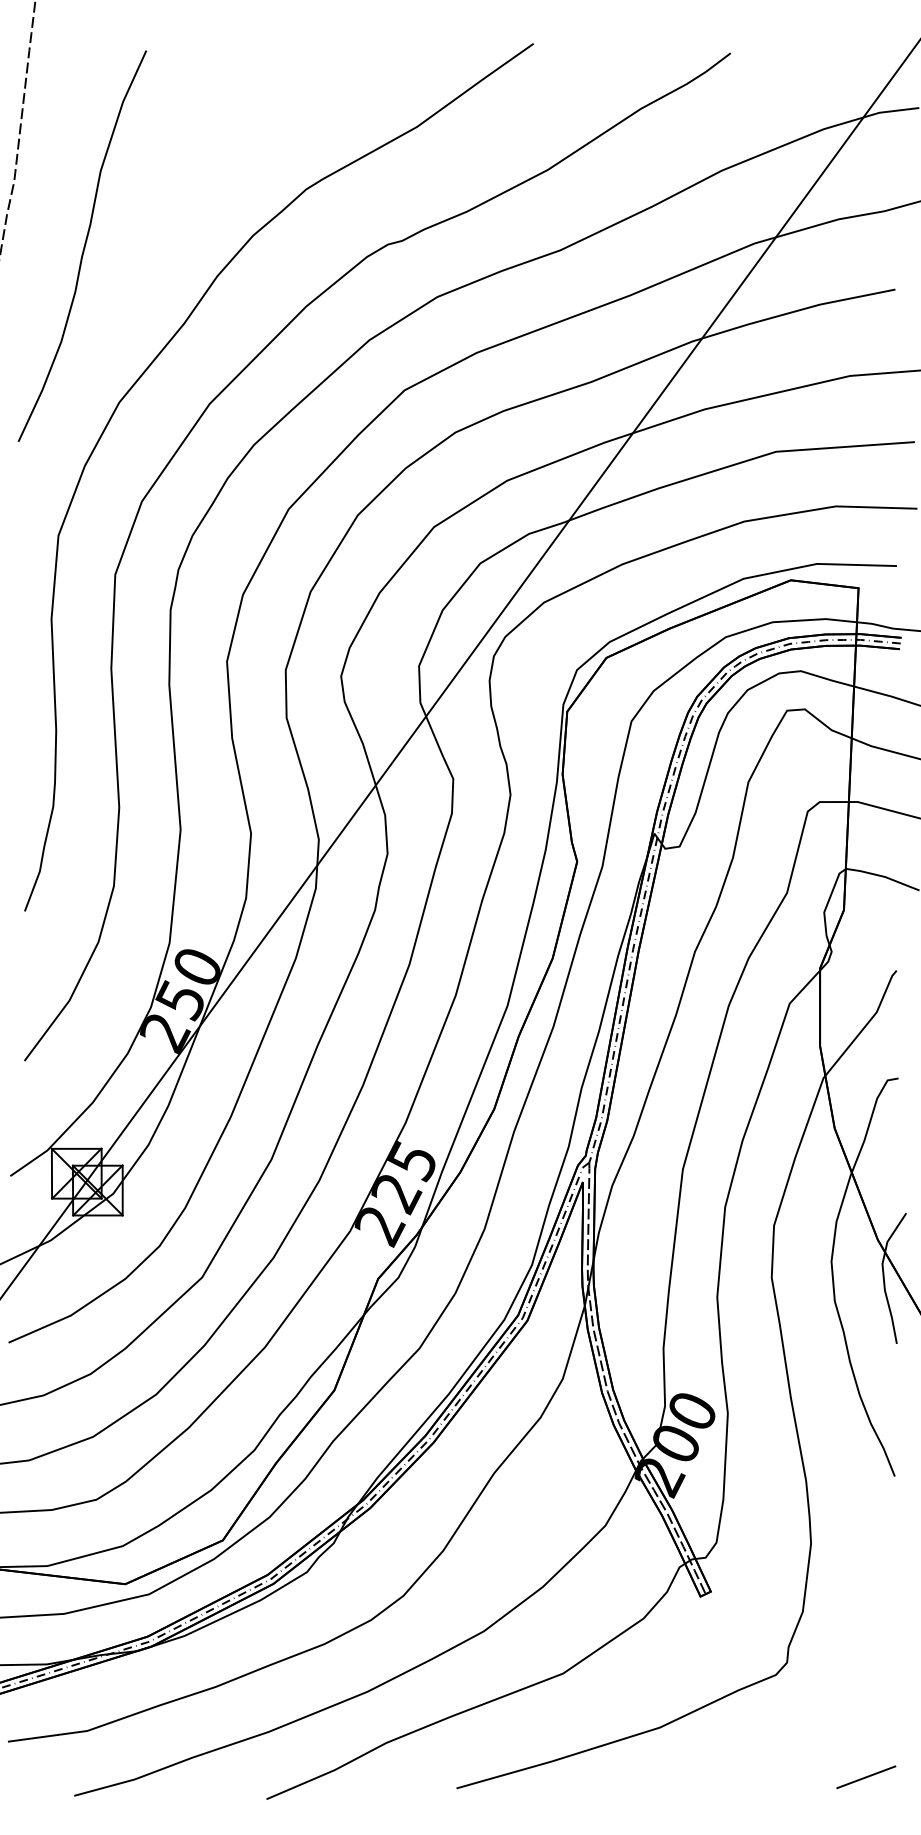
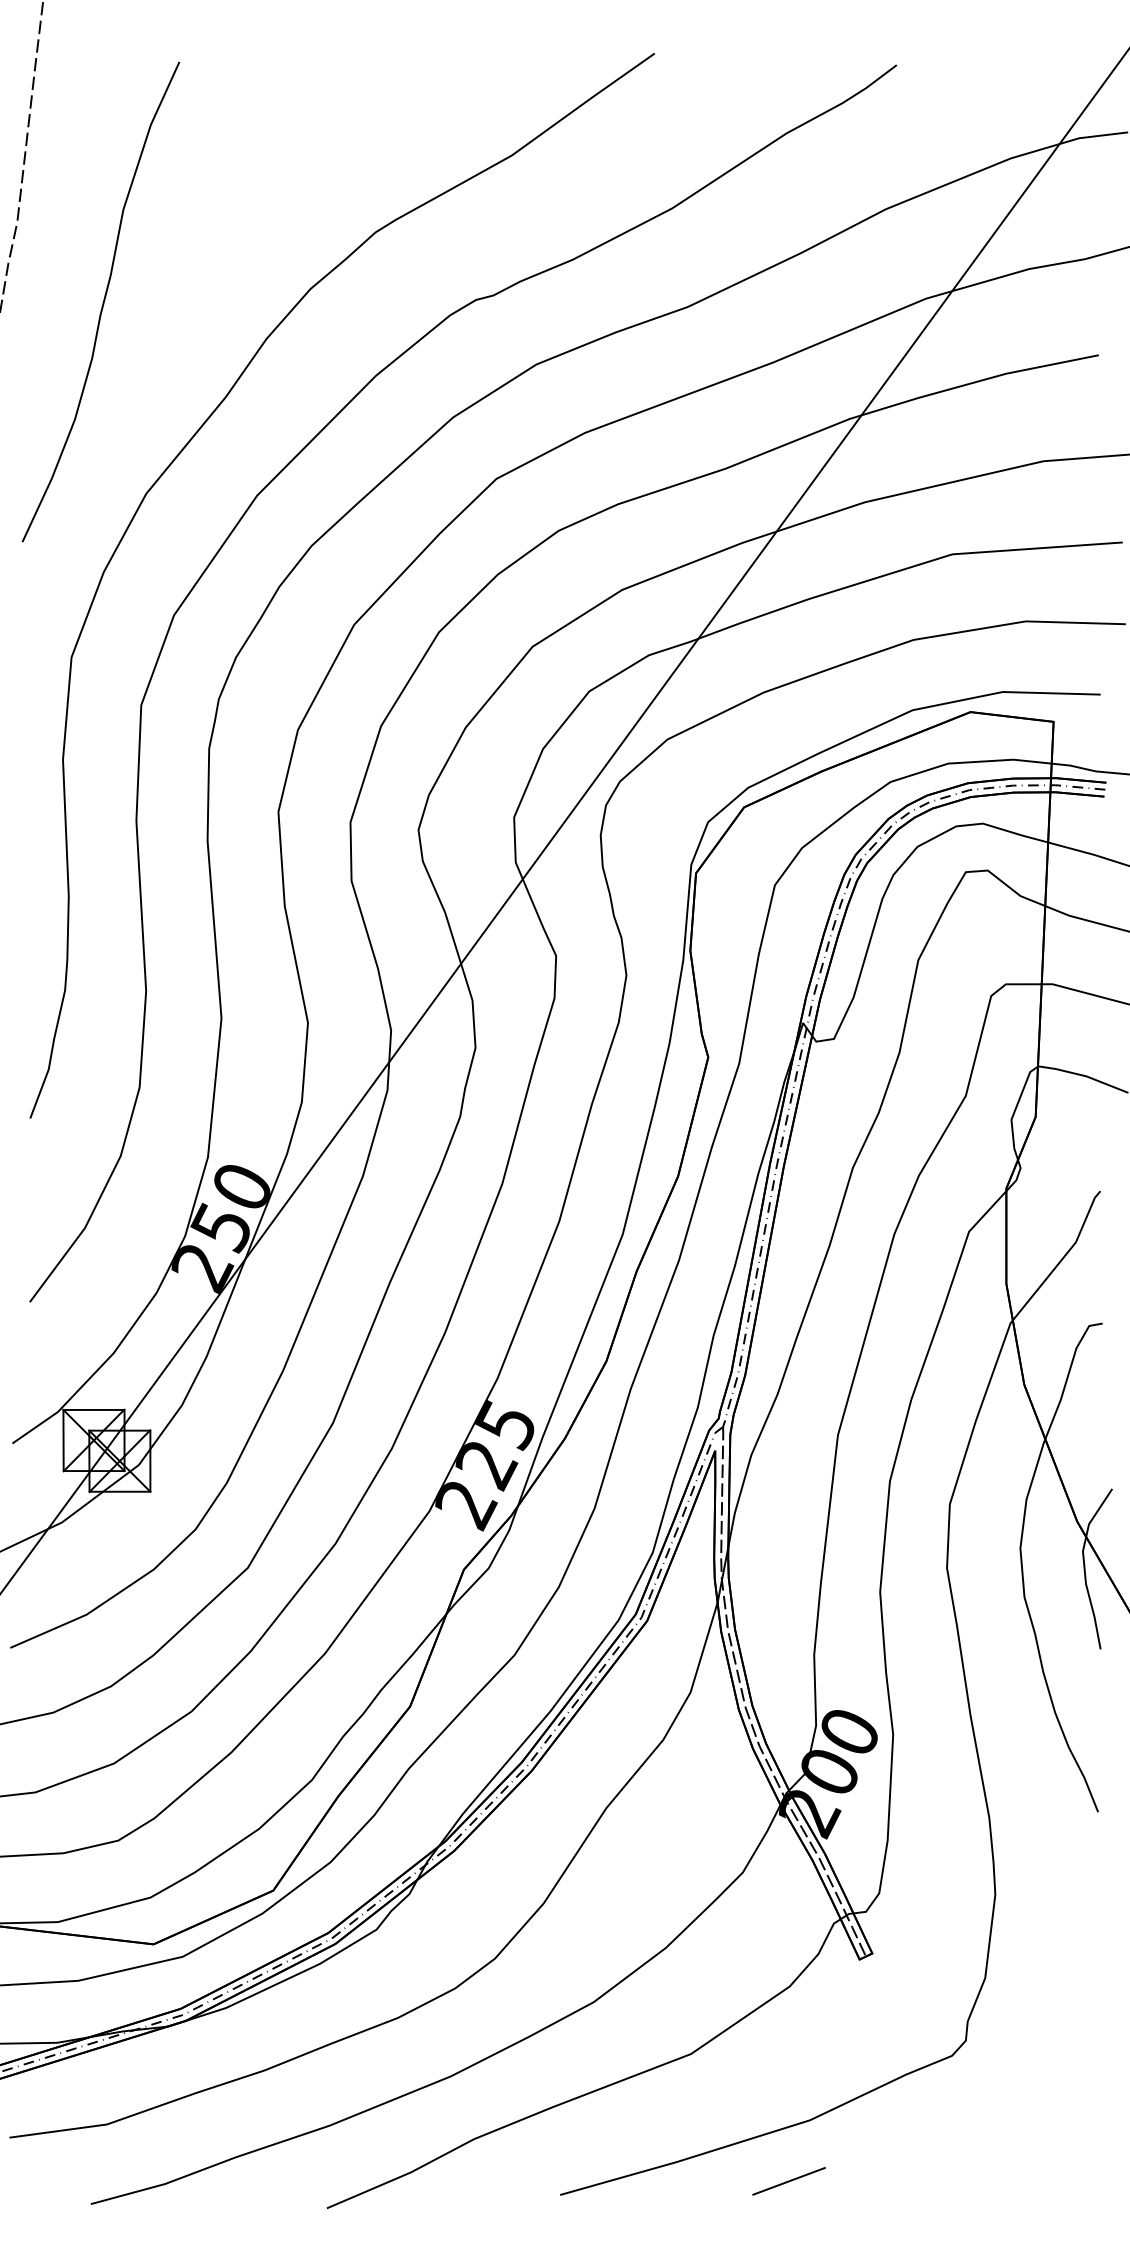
line: (865, 1777) -> (788, 2181), moved

